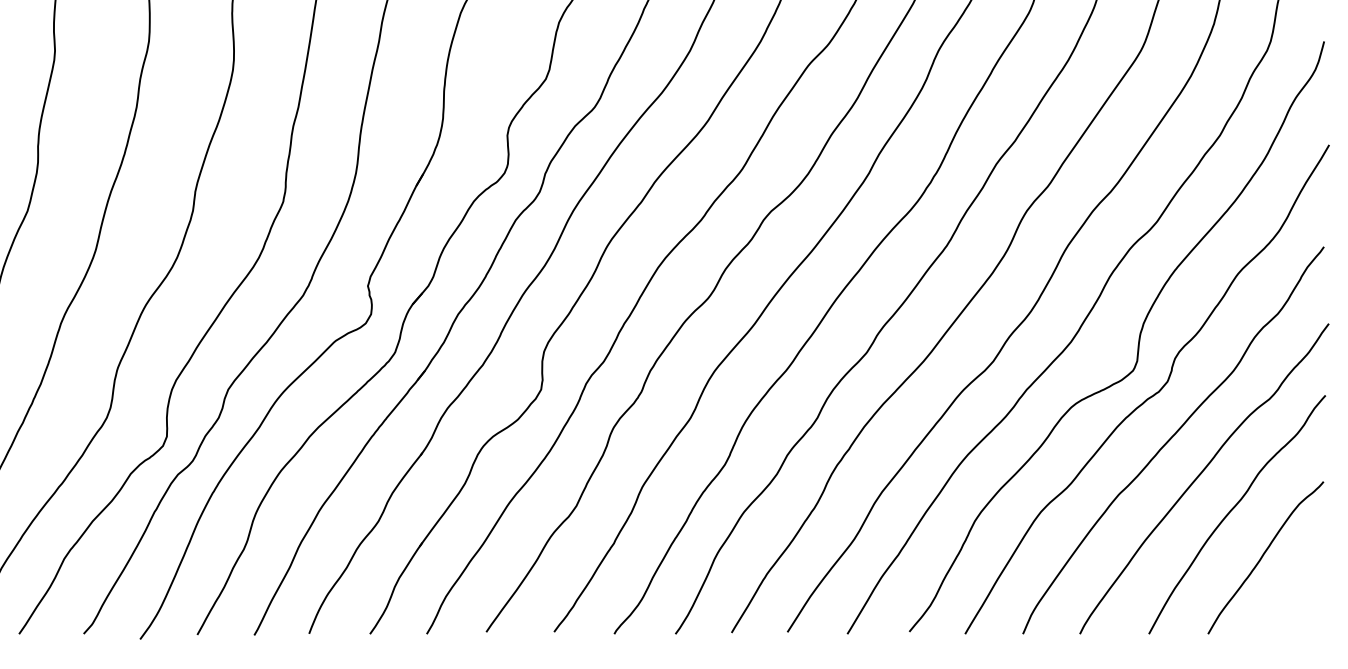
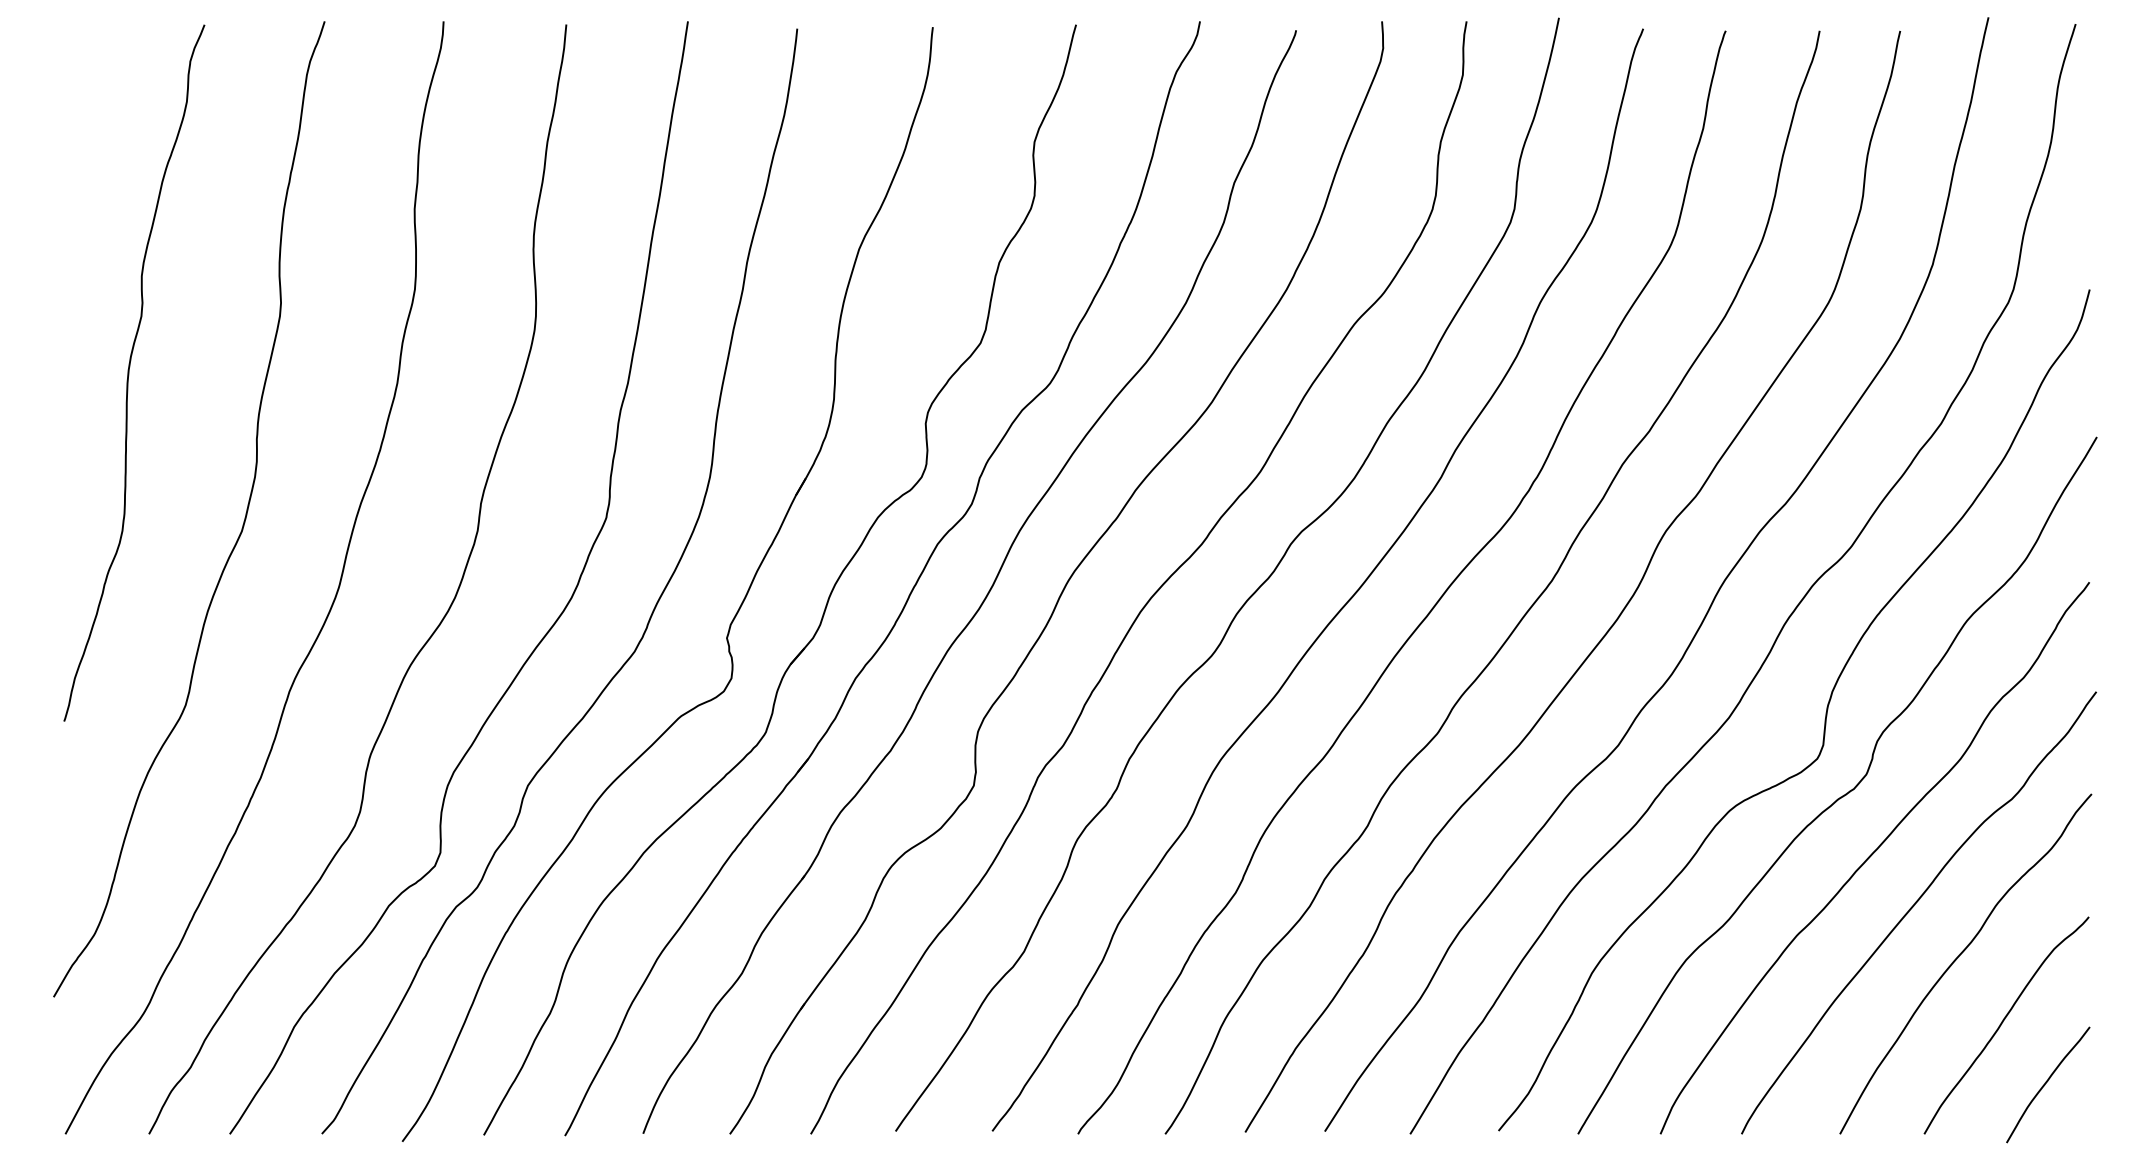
curve: (1294, 597) -> (2047, 1082), added

